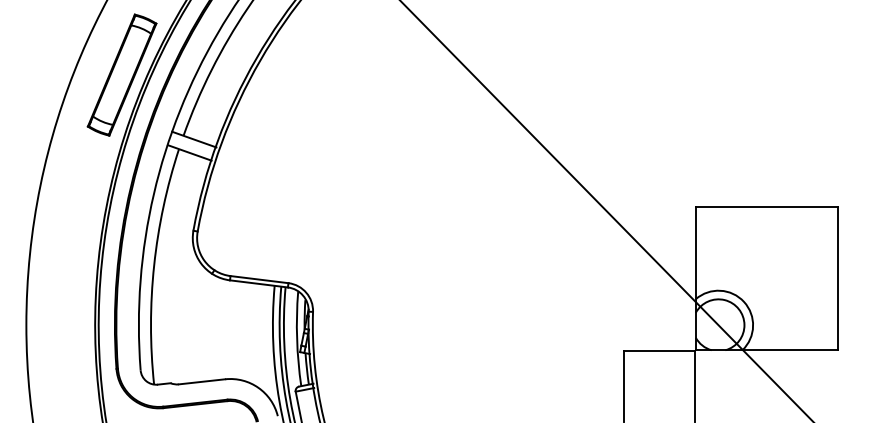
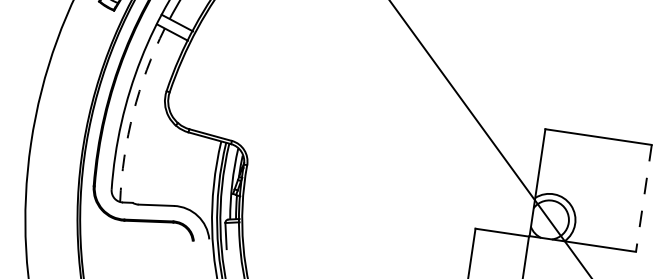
arc: (154, 265) -> (133, 112), solid -> dashed
line: (837, 279) -> (643, 198), solid -> dashed

